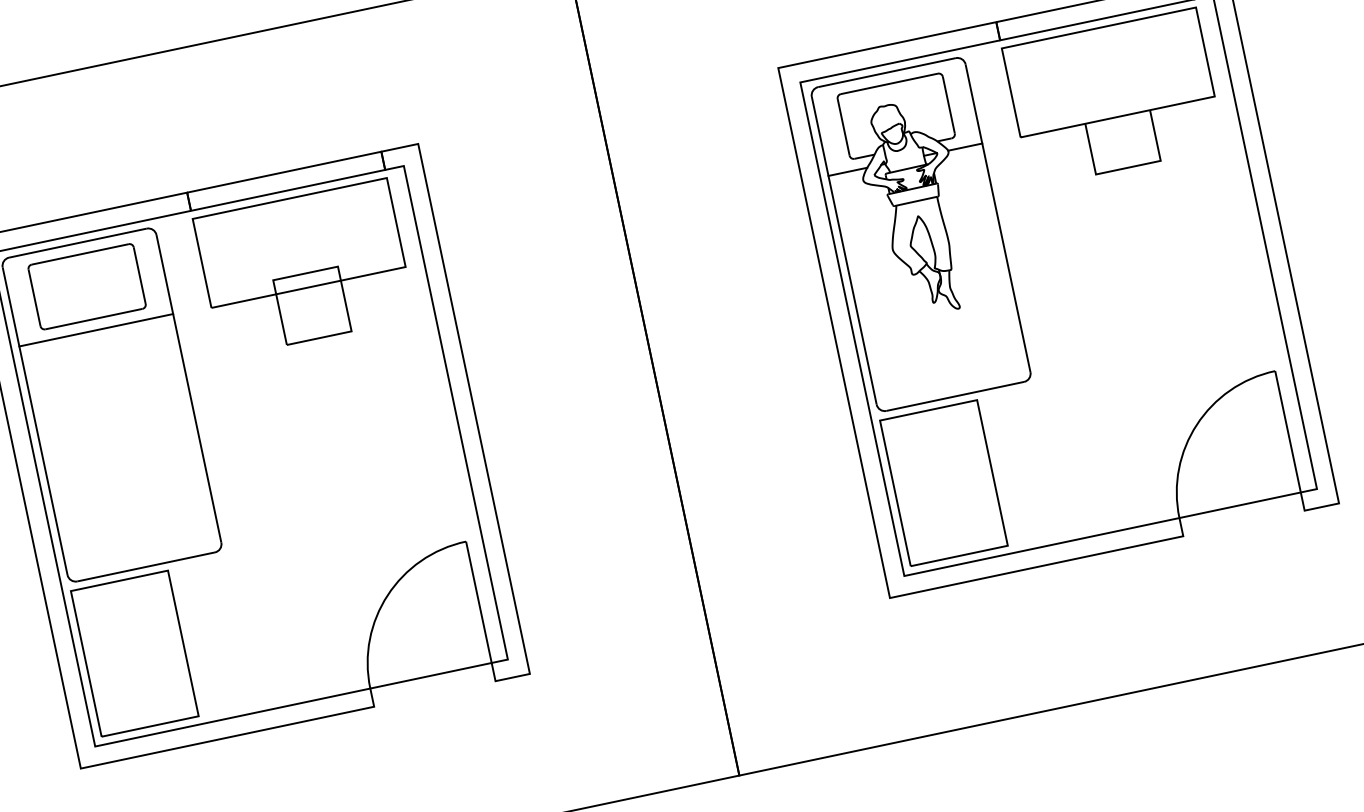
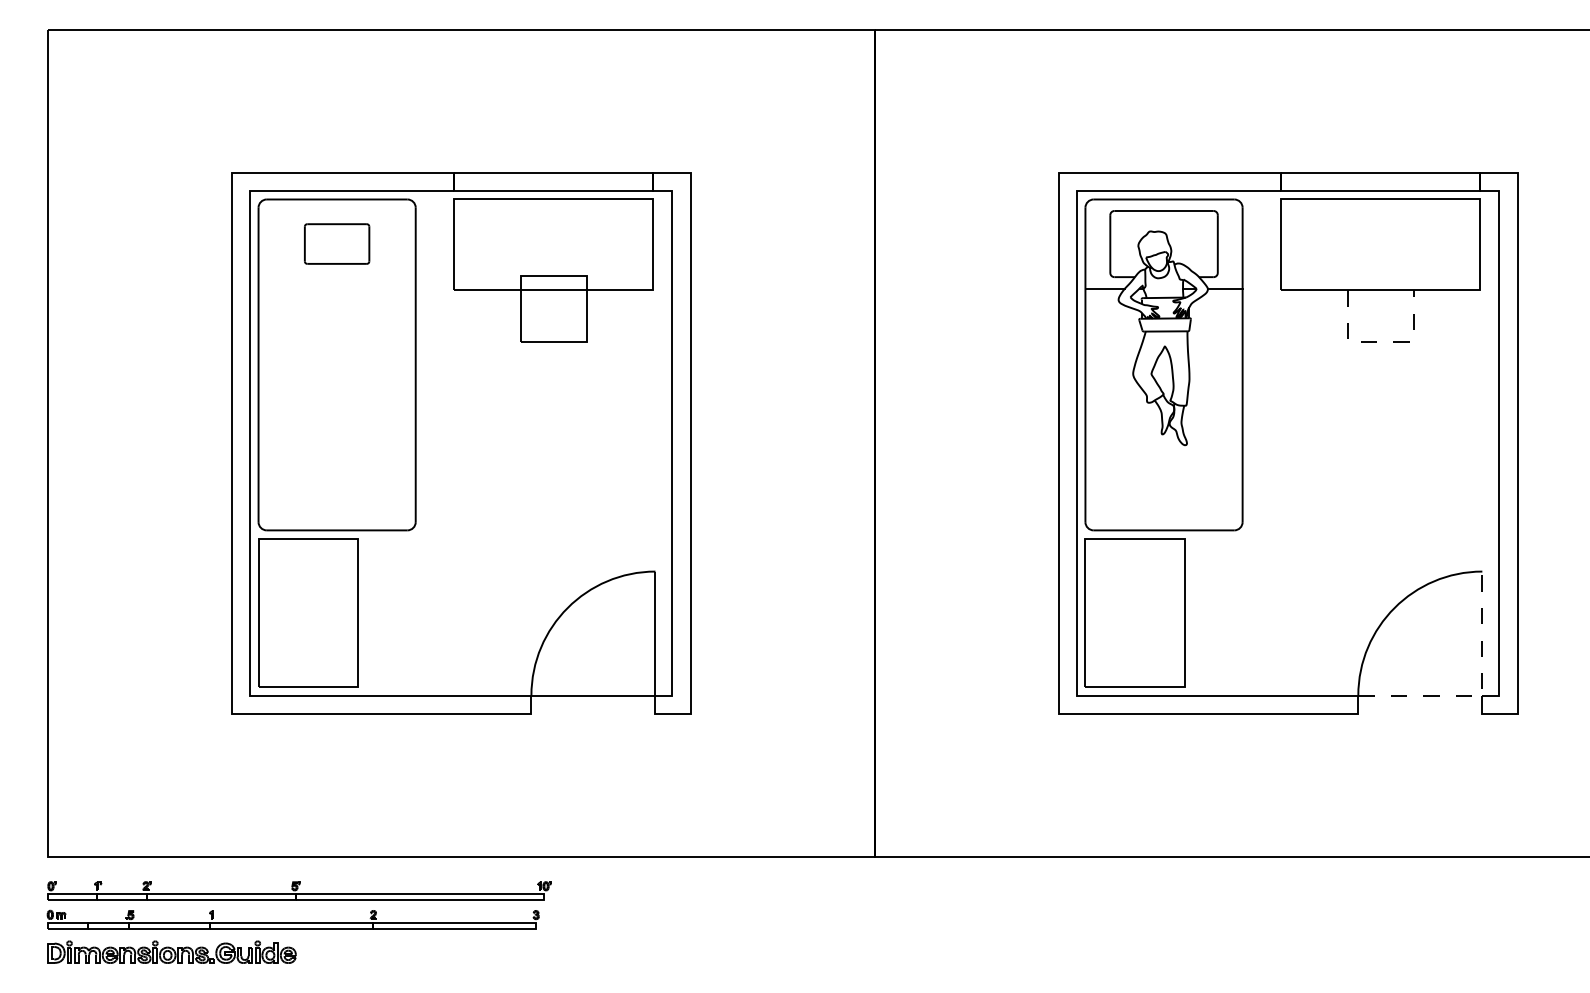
line: (1129, 167) -> (1381, 342), solid -> dashed
part: (86, 286) -> (336, 243), size x0.6
line: (95, 330) -> (336, 288), removed
line: (1300, 492) -> (1482, 695), solid -> dashed

